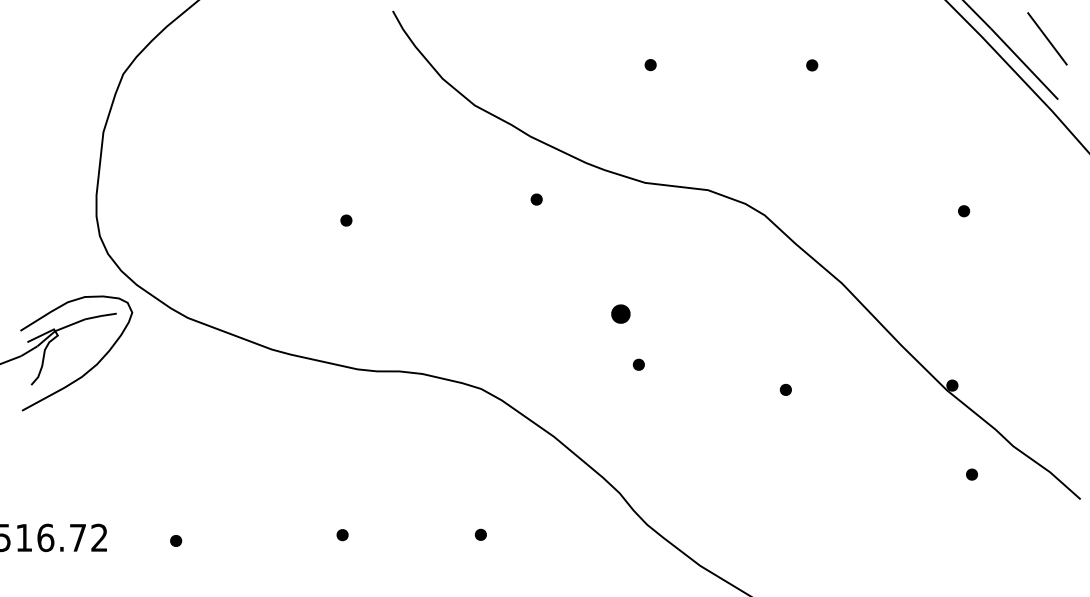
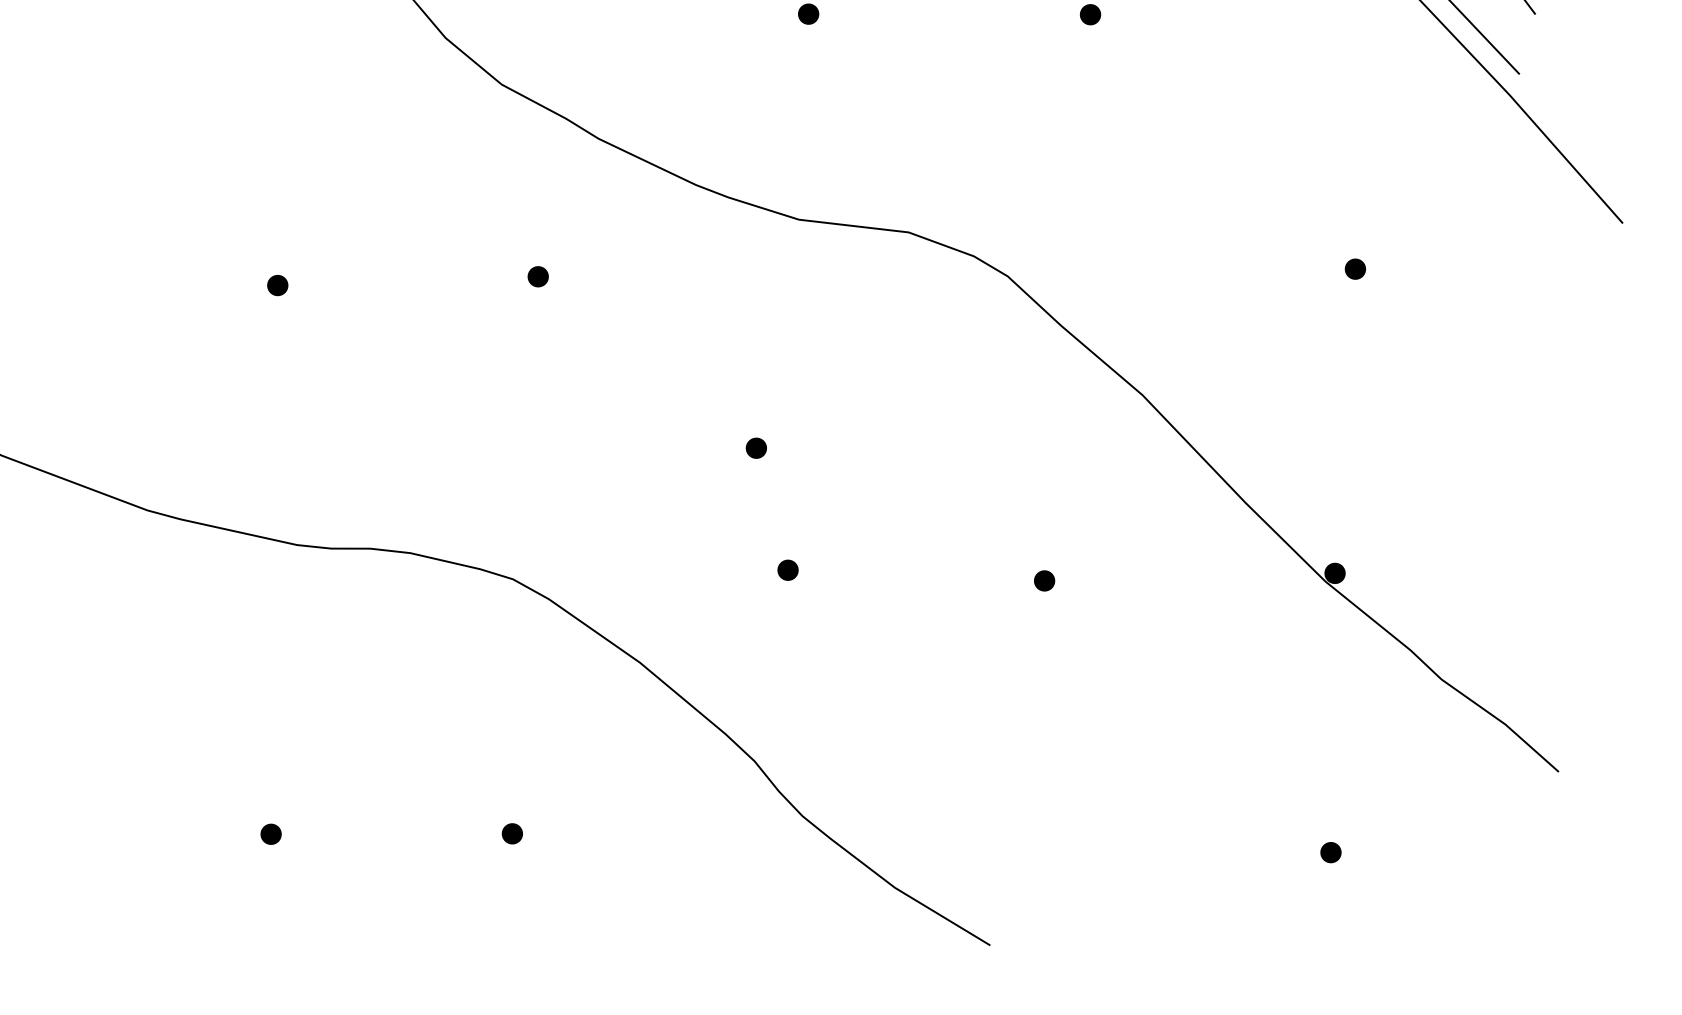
part: (536, 199) -> (537, 276), moved
part: (620, 313) -> (755, 447), size x0.62
part: (638, 364) -> (787, 569), moved
part: (971, 474) -> (1330, 852), moved

